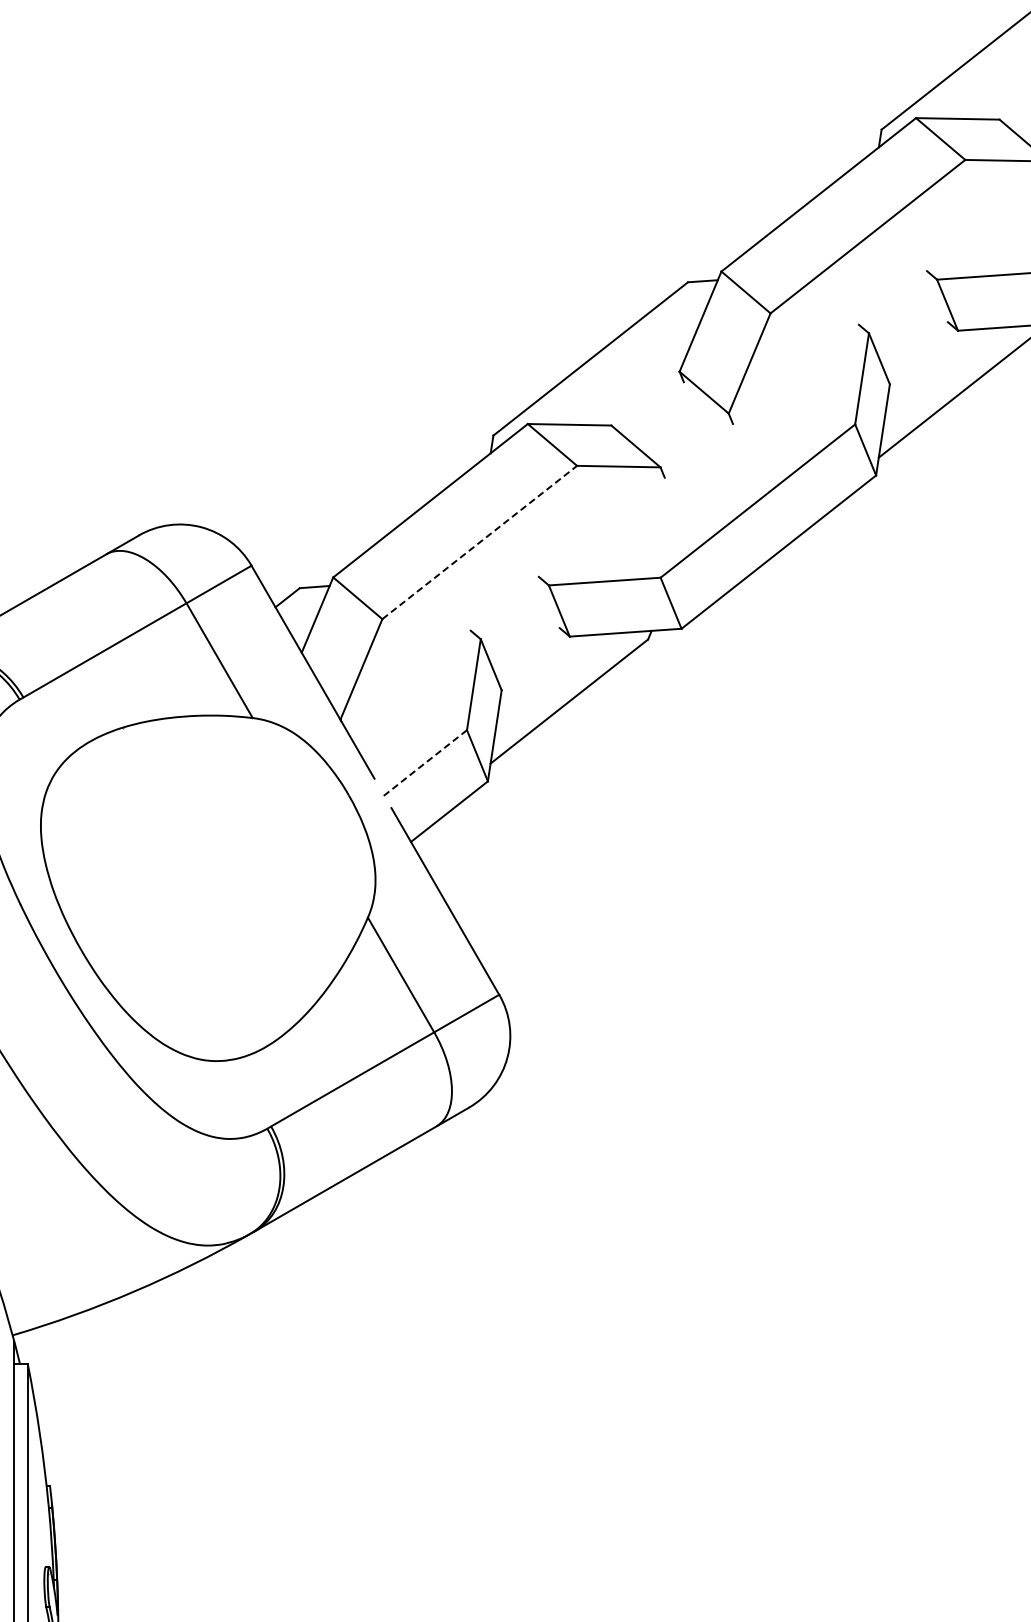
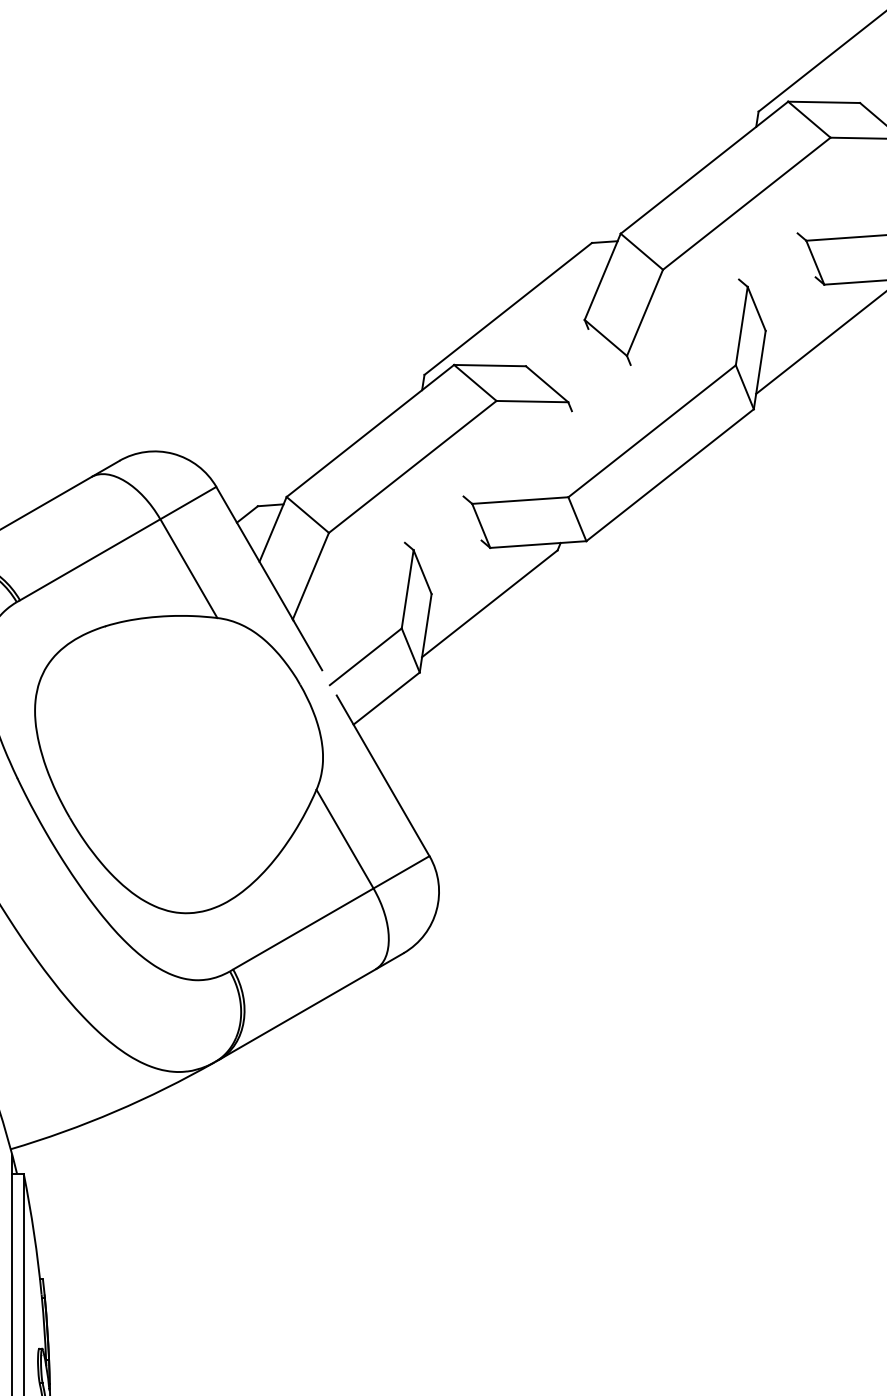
line: (479, 542) -> (412, 466), dashed -> solid
line: (424, 763) -> (365, 657), dashed -> solid

